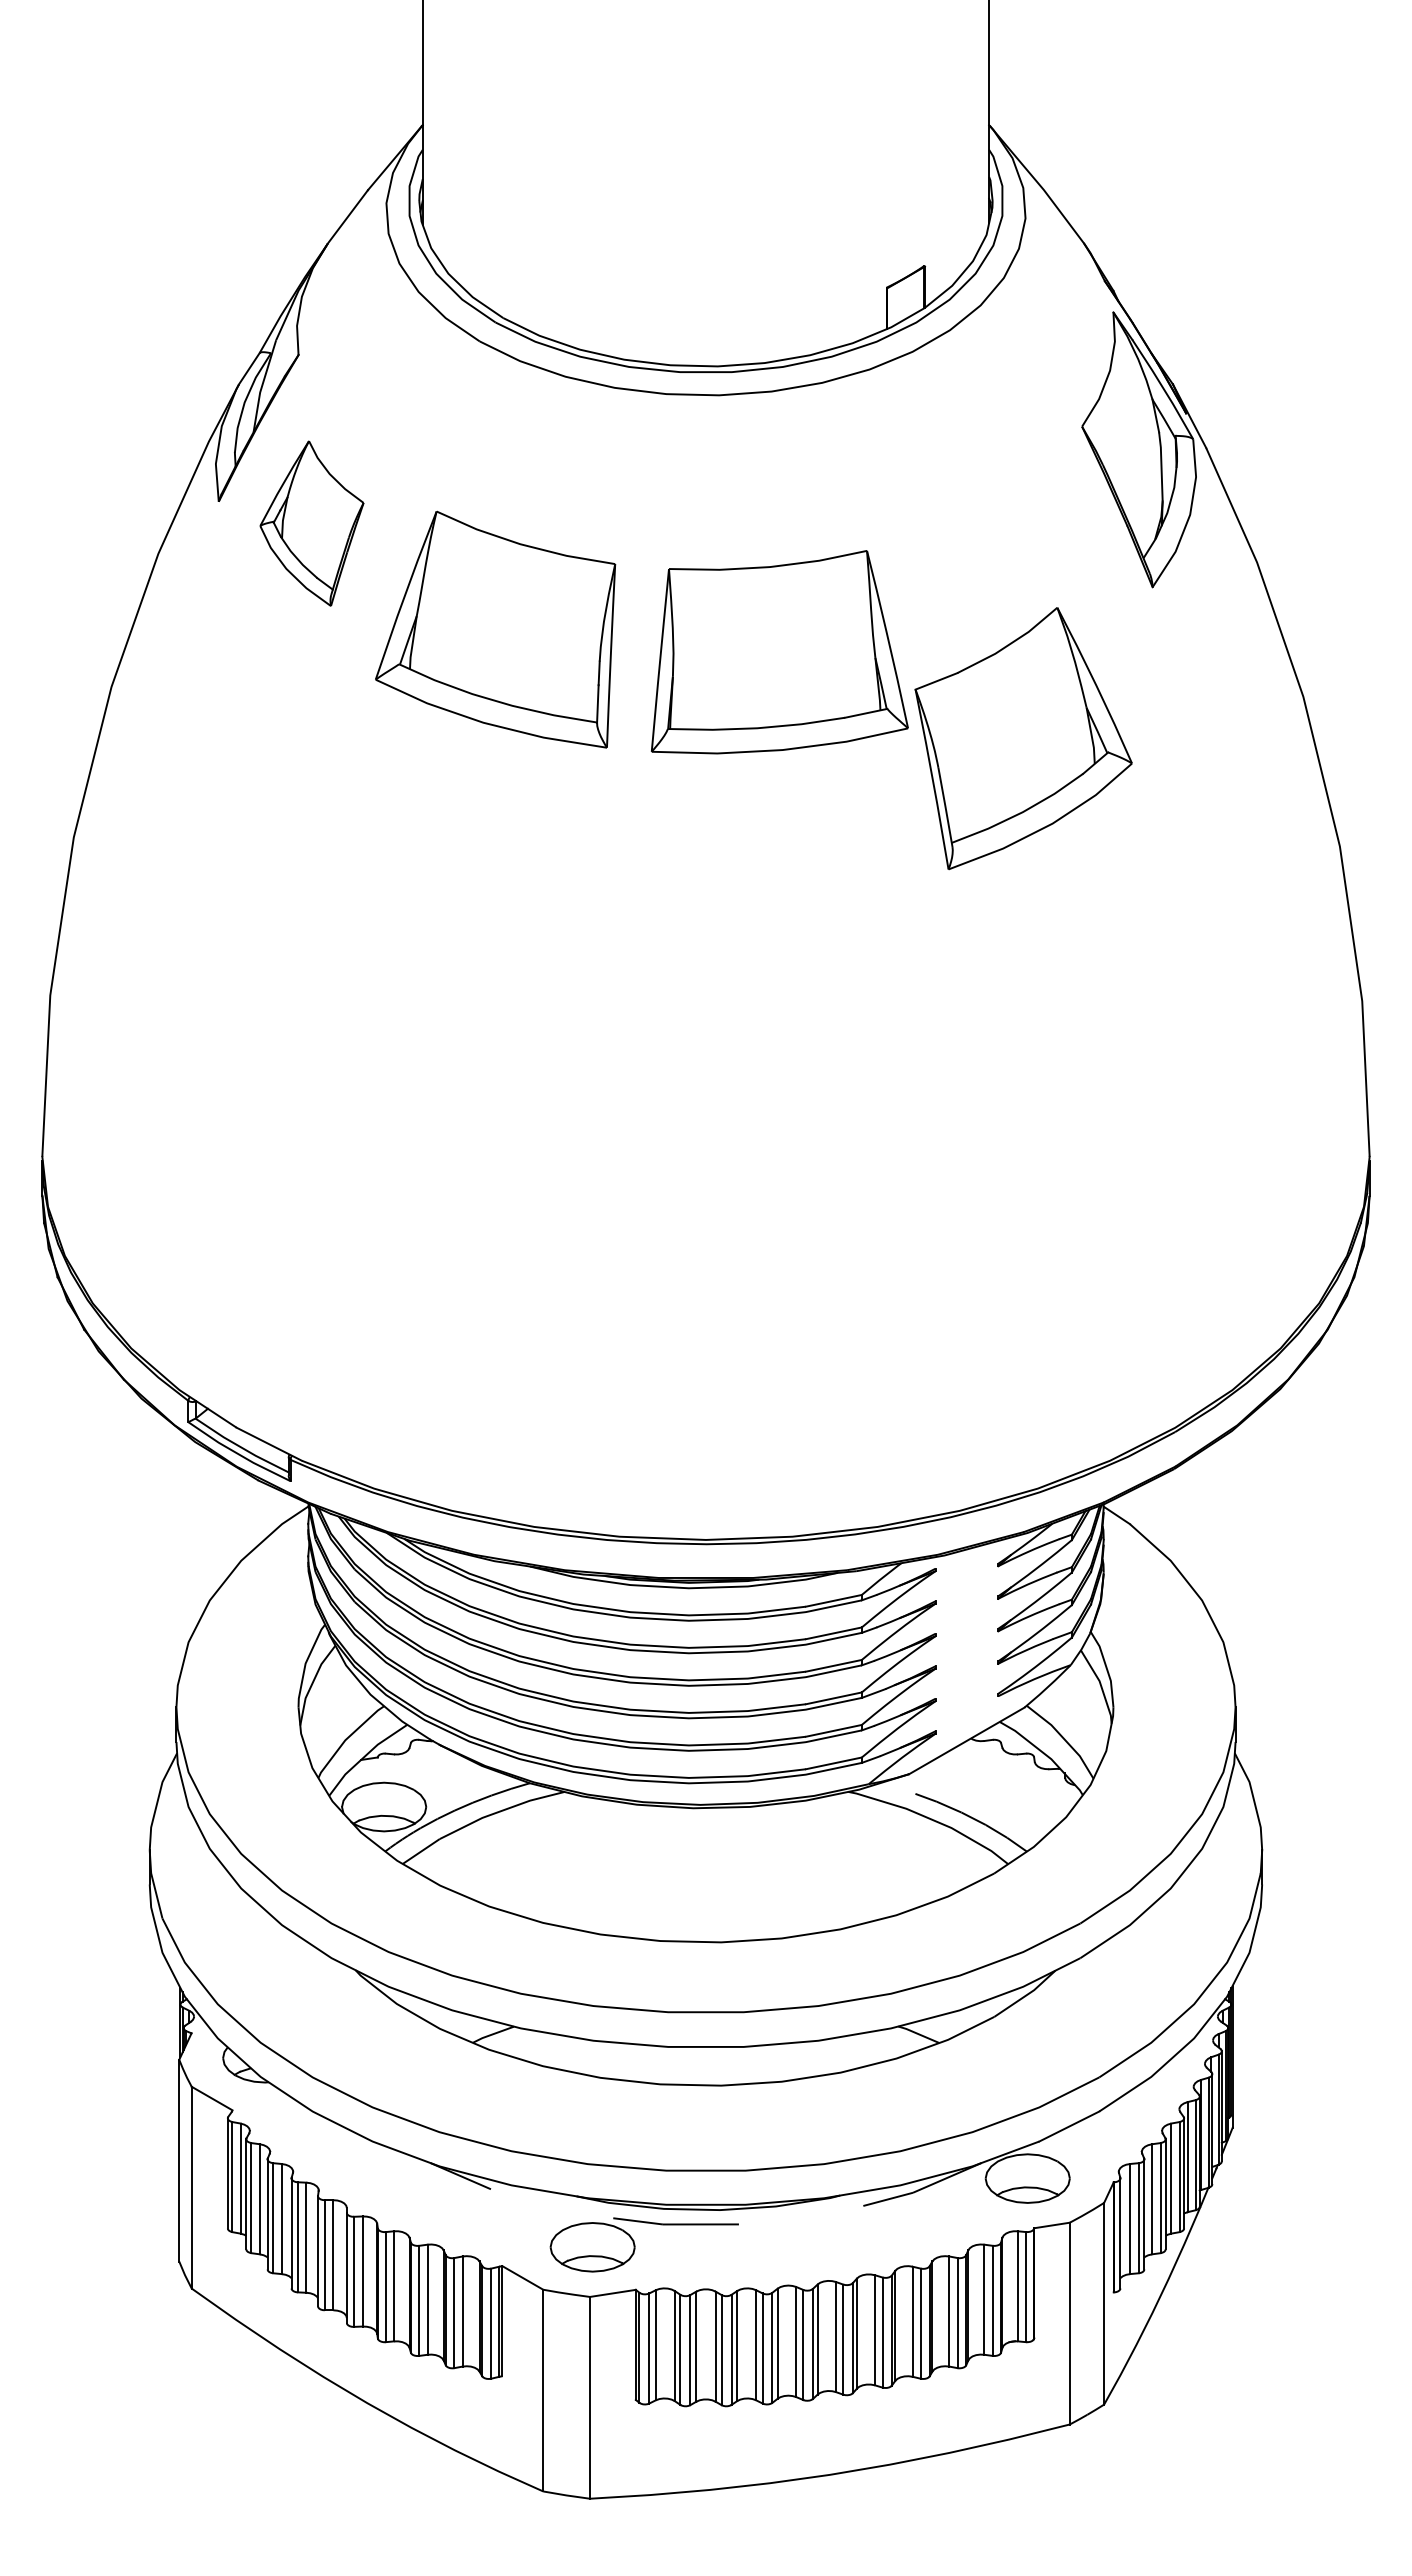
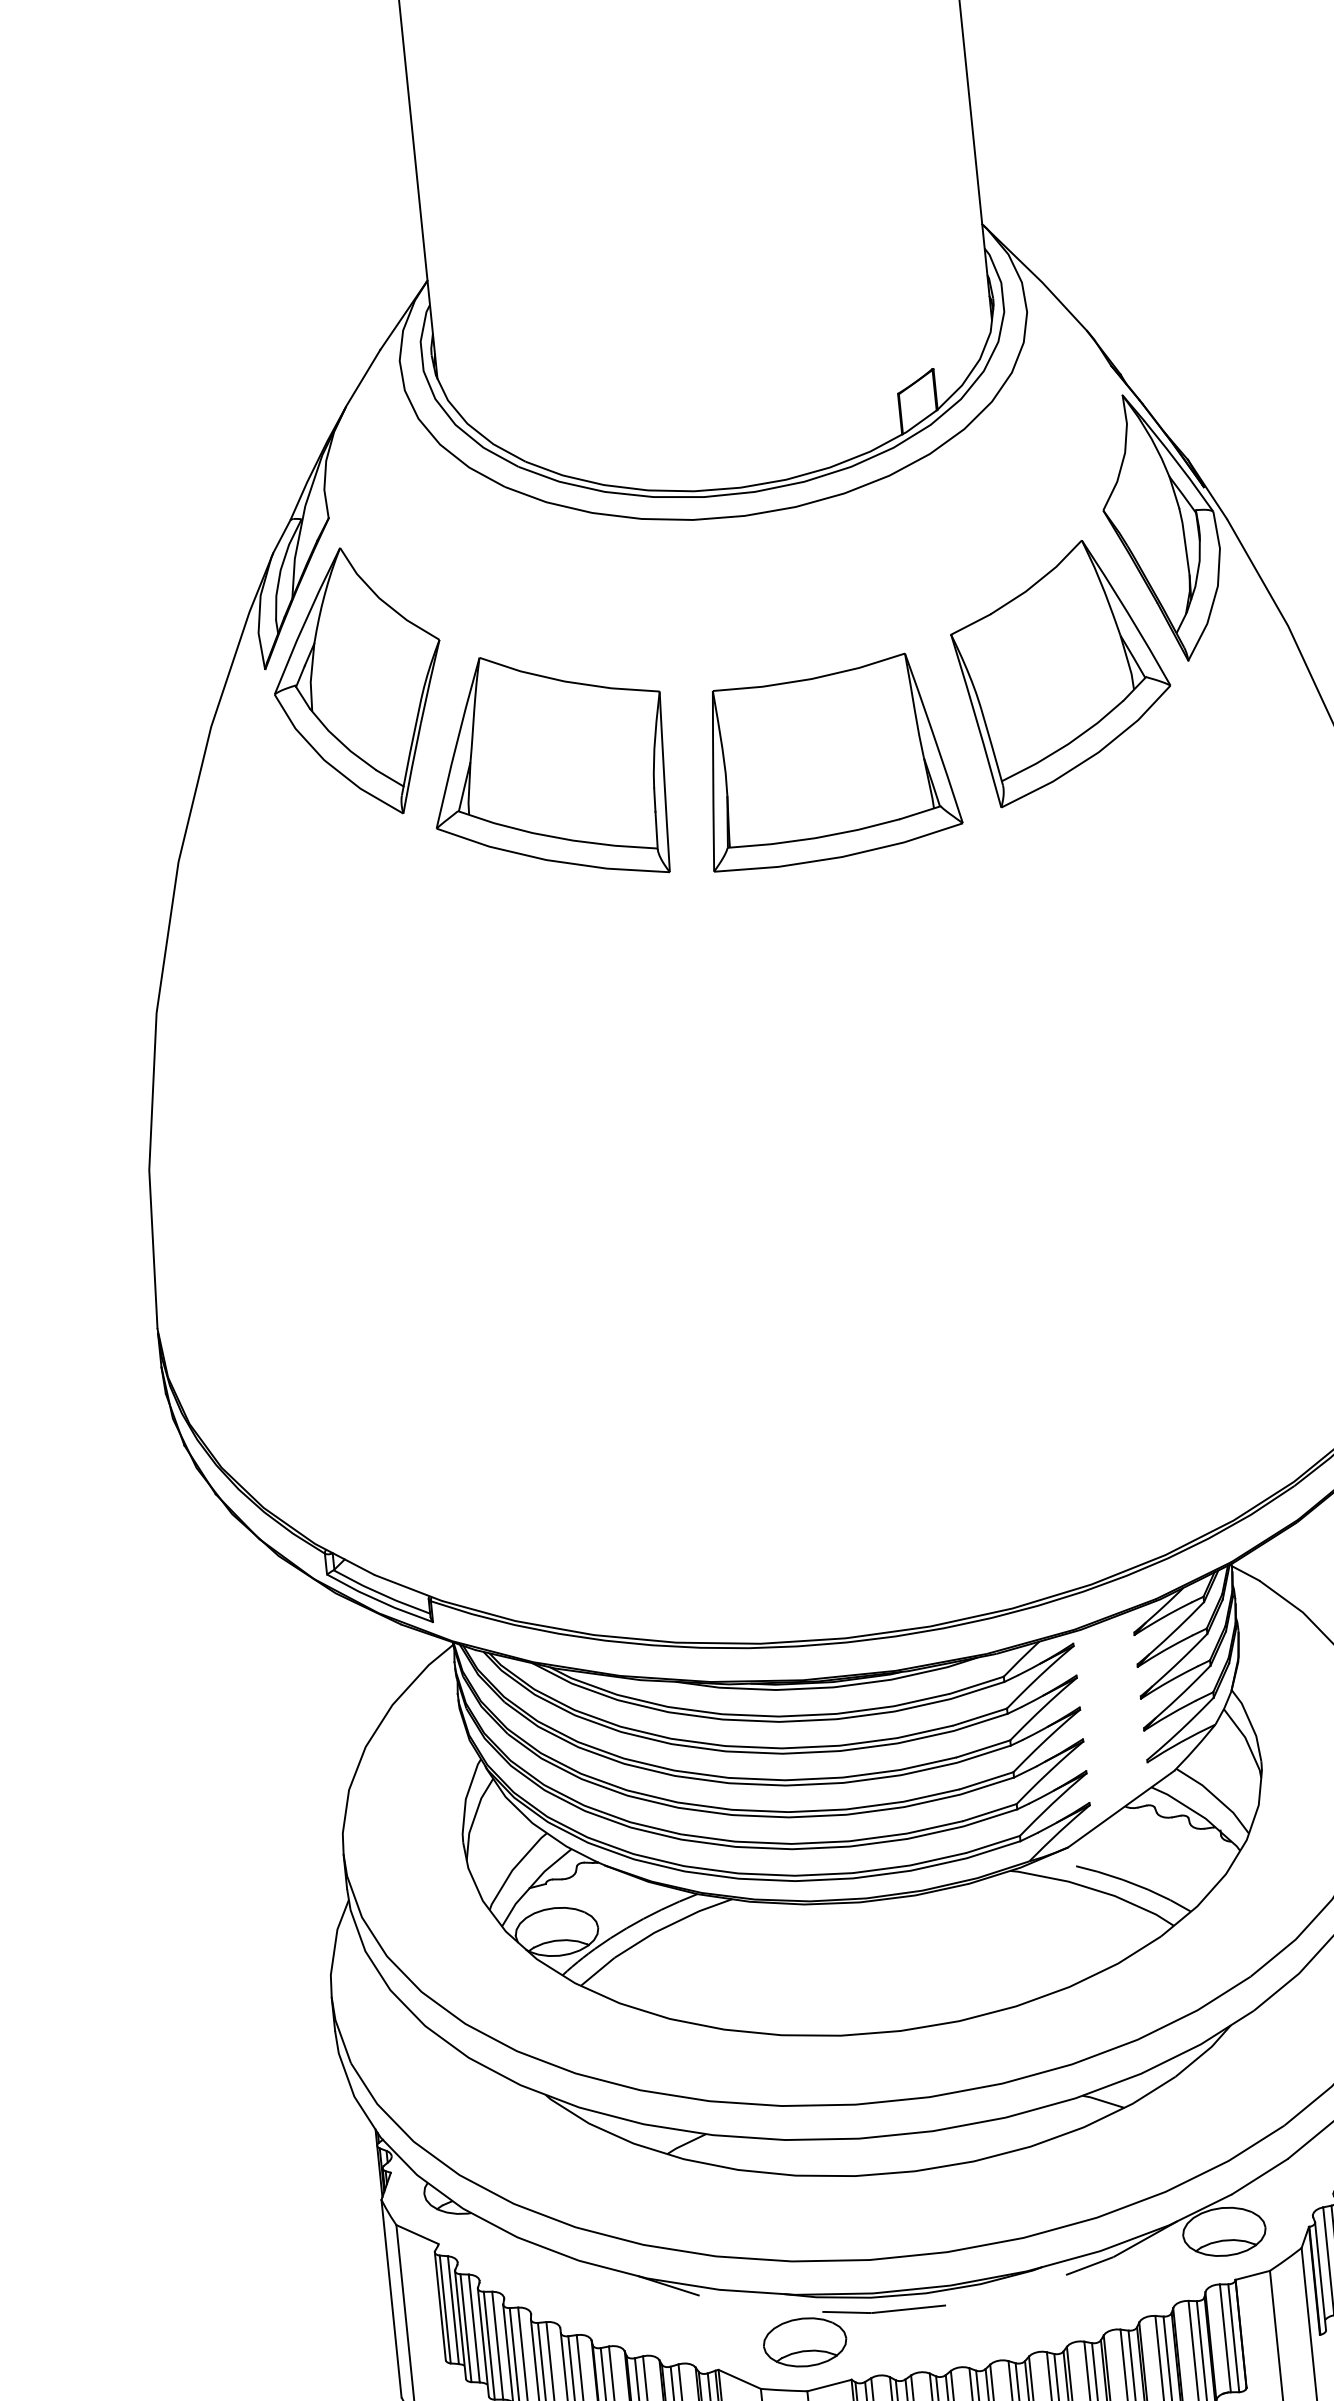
part: (311, 523) -> (358, 681), size x1.67
part: (1023, 738) -> (1061, 671), moved

